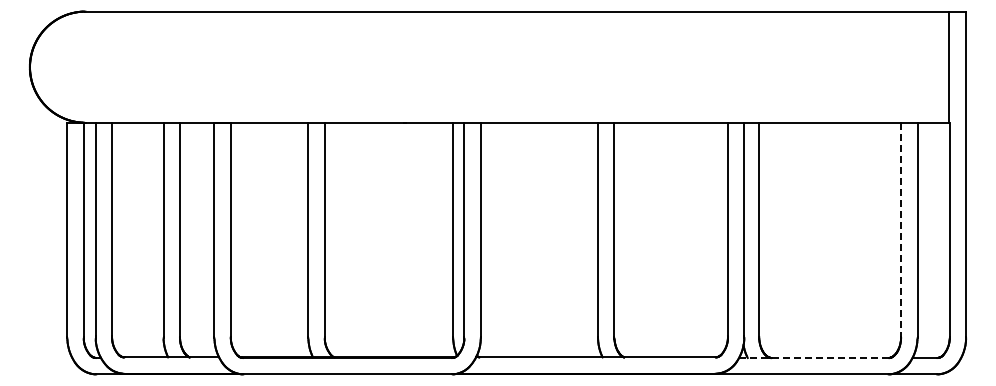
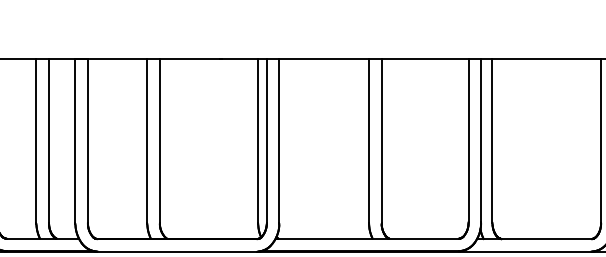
line: (901, 230) -> (601, 141), dashed -> solid
line: (813, 358) -> (534, 239), dashed -> solid

